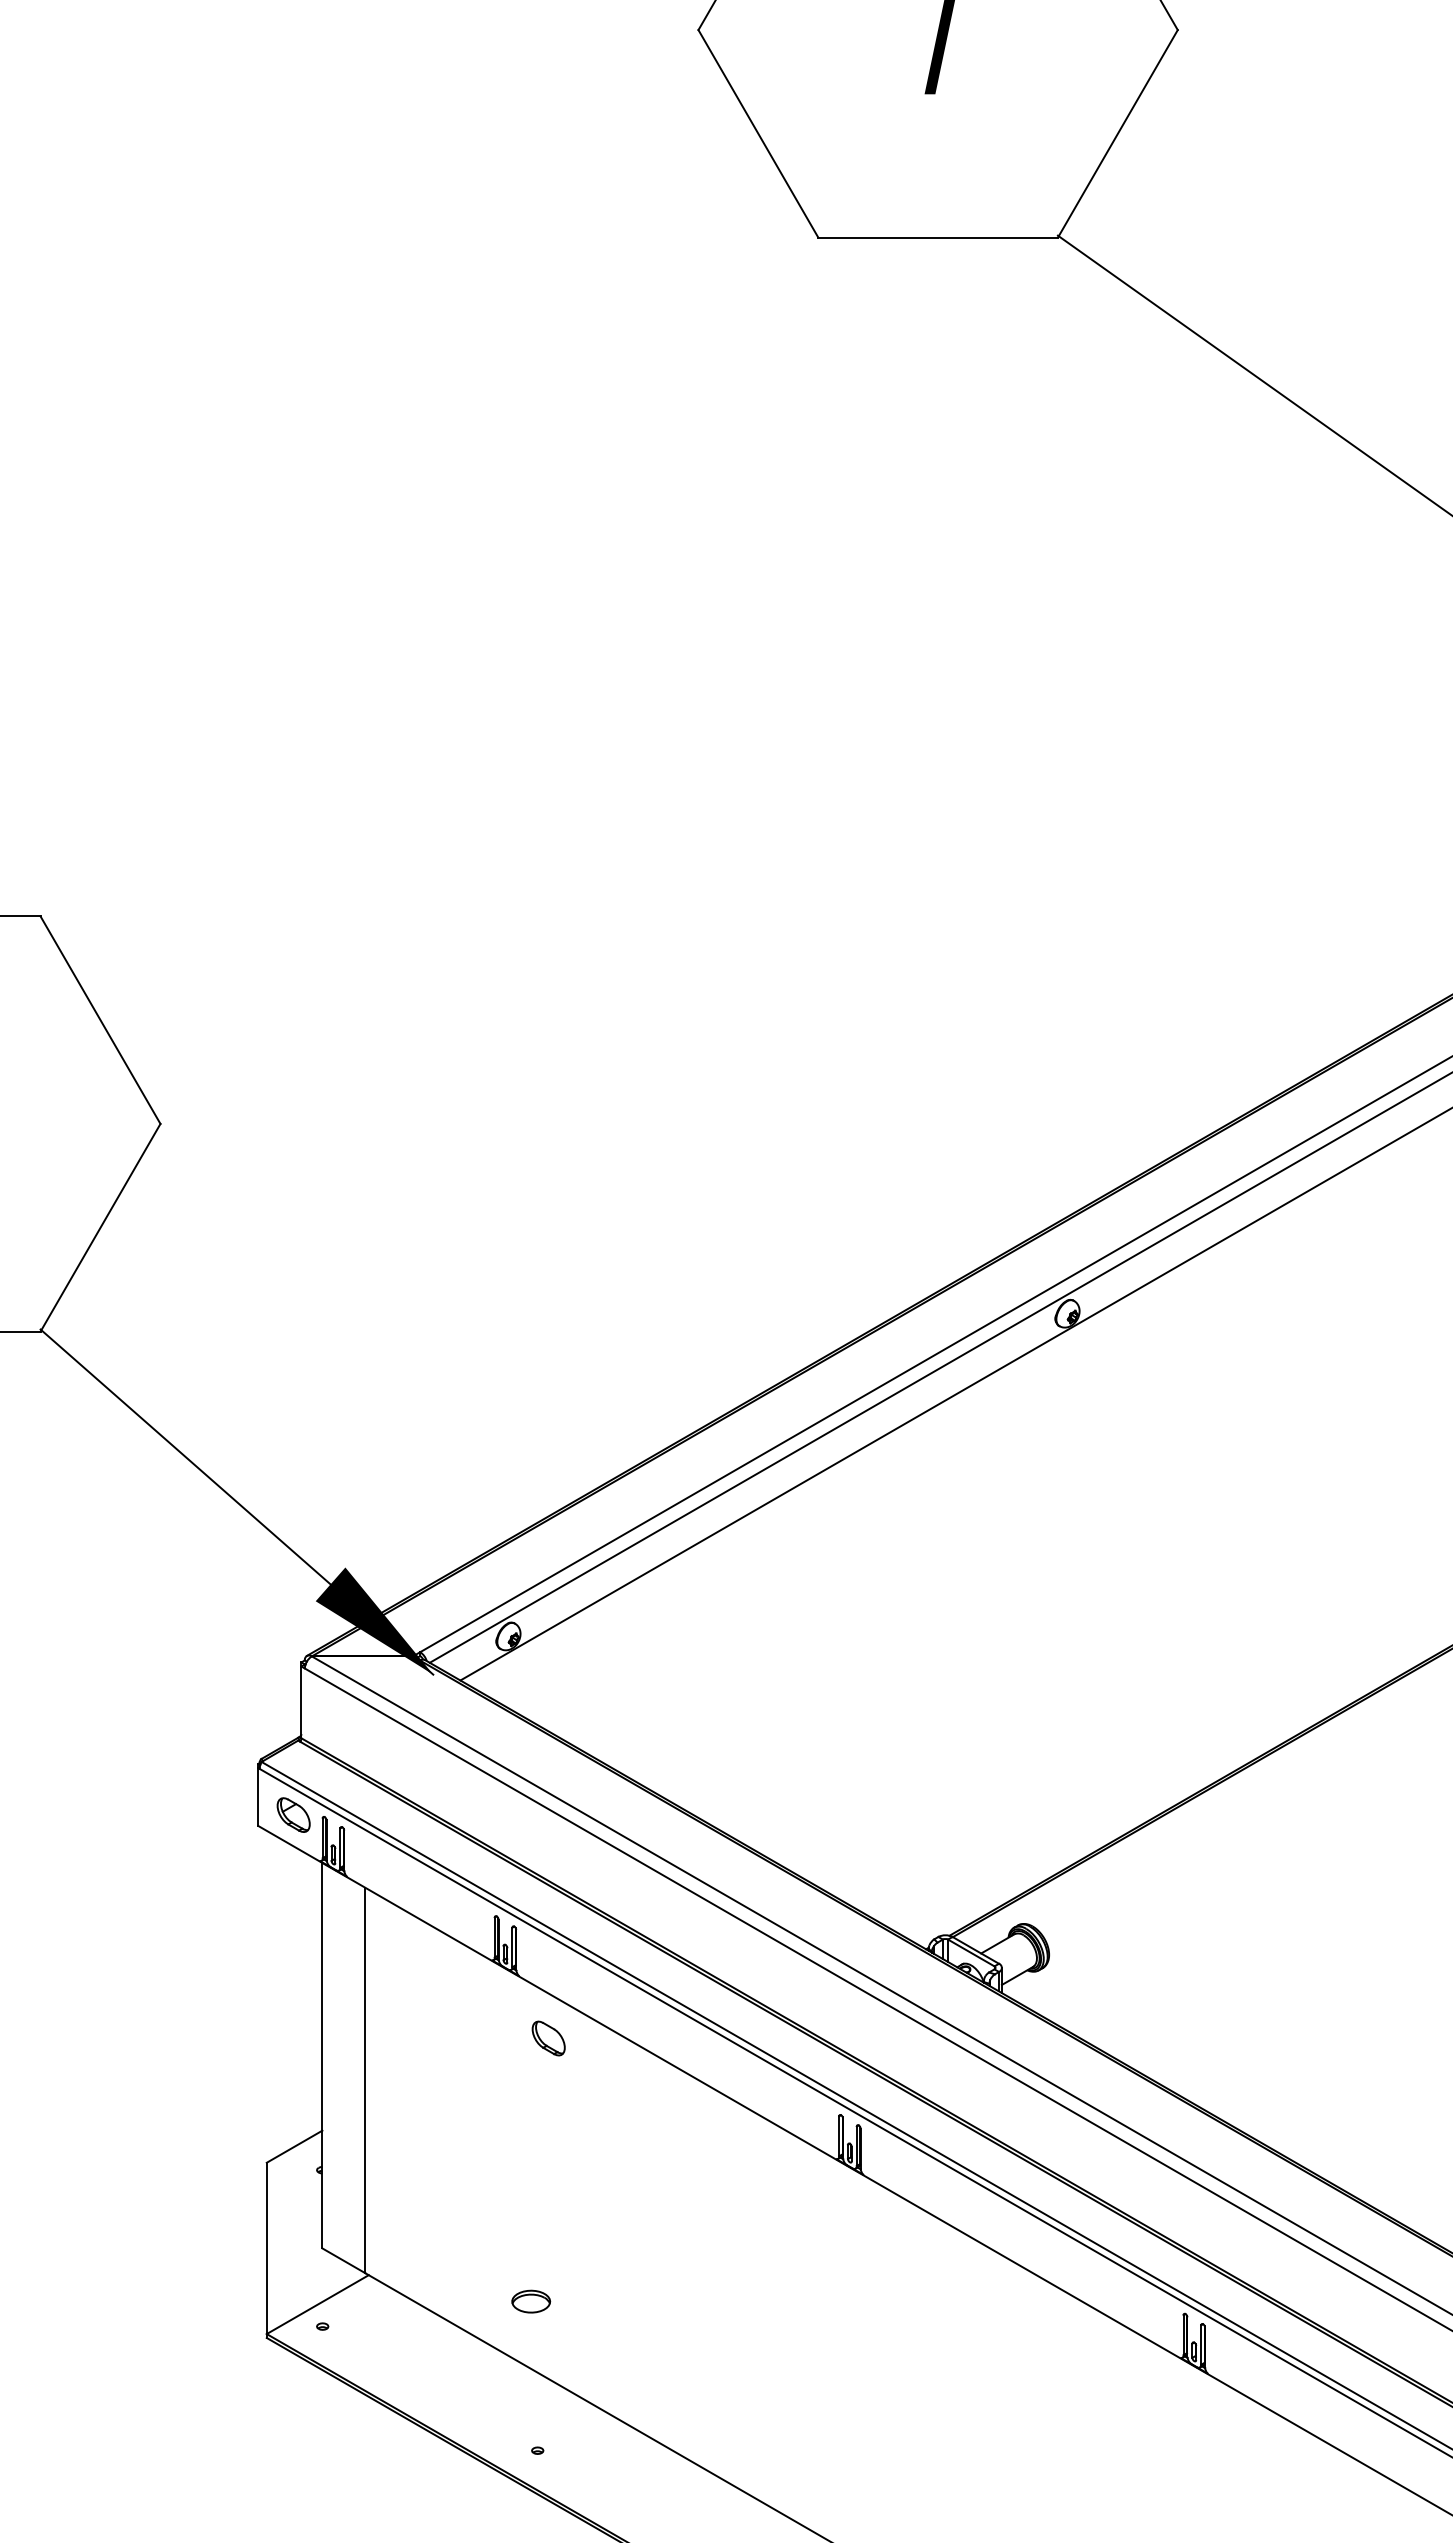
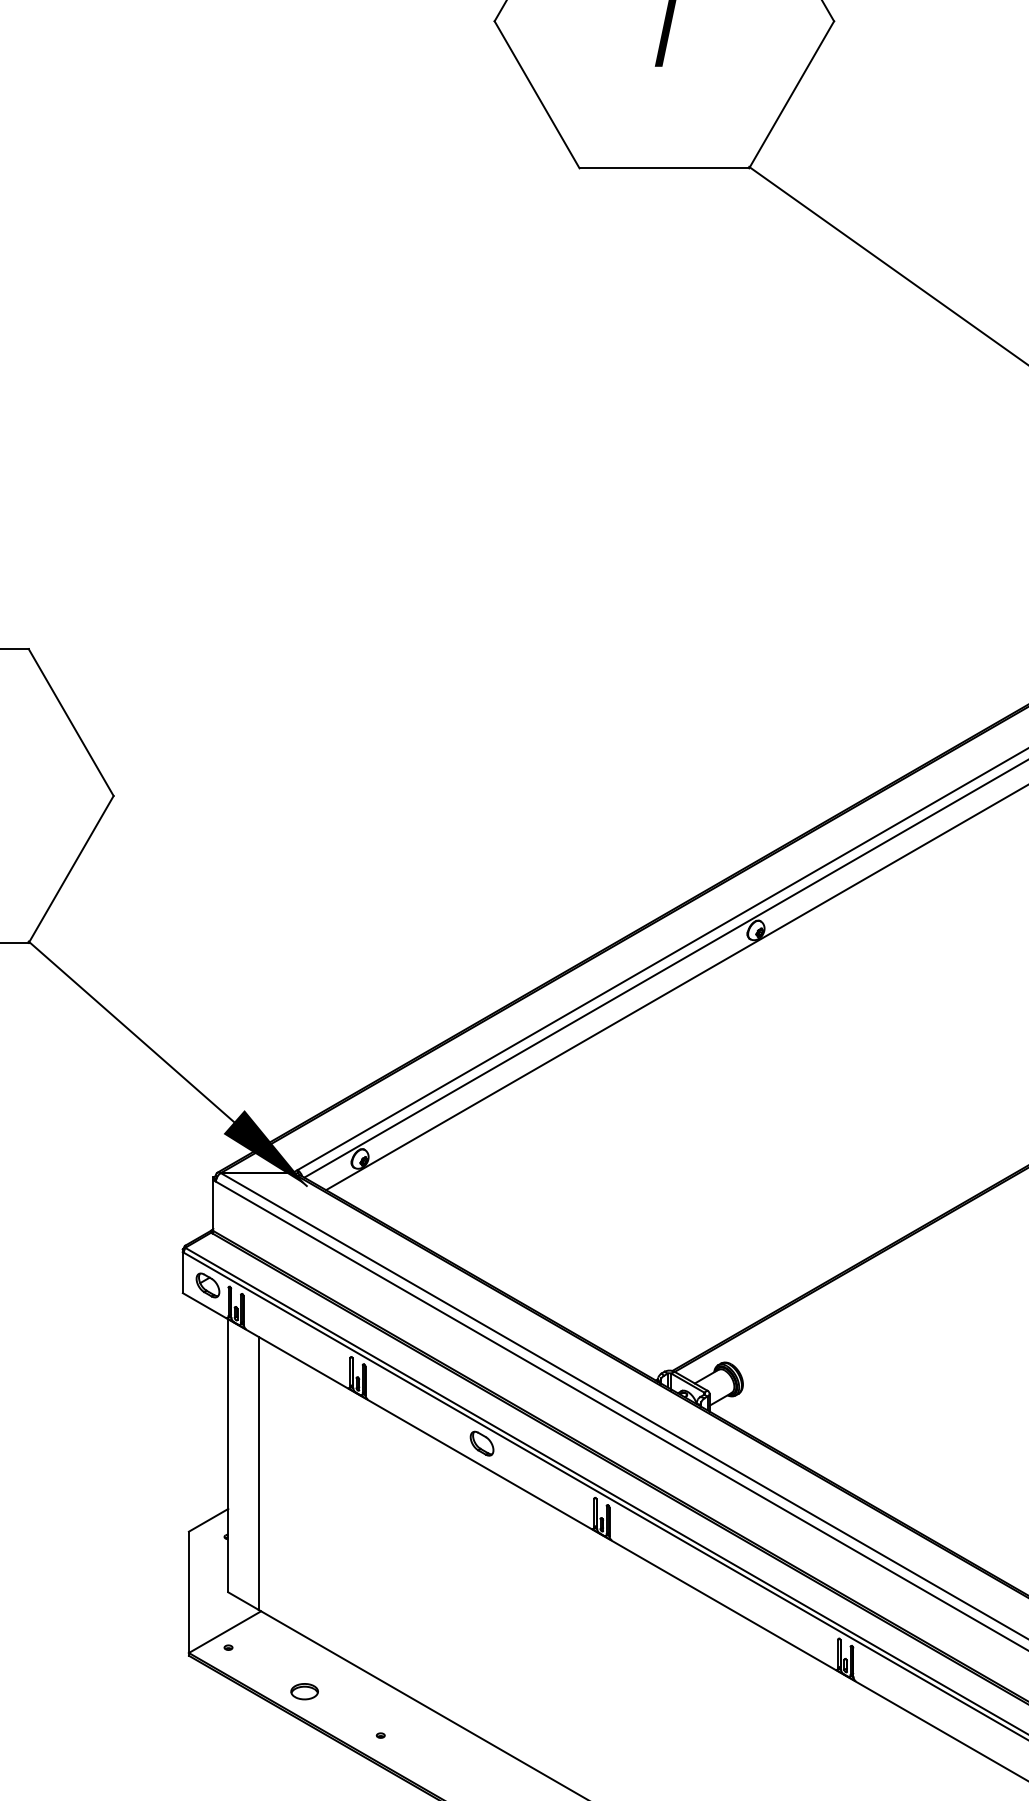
part: (548, 2038) -> (481, 1443), moved
part: (531, 2301) -> (304, 1691), moved

